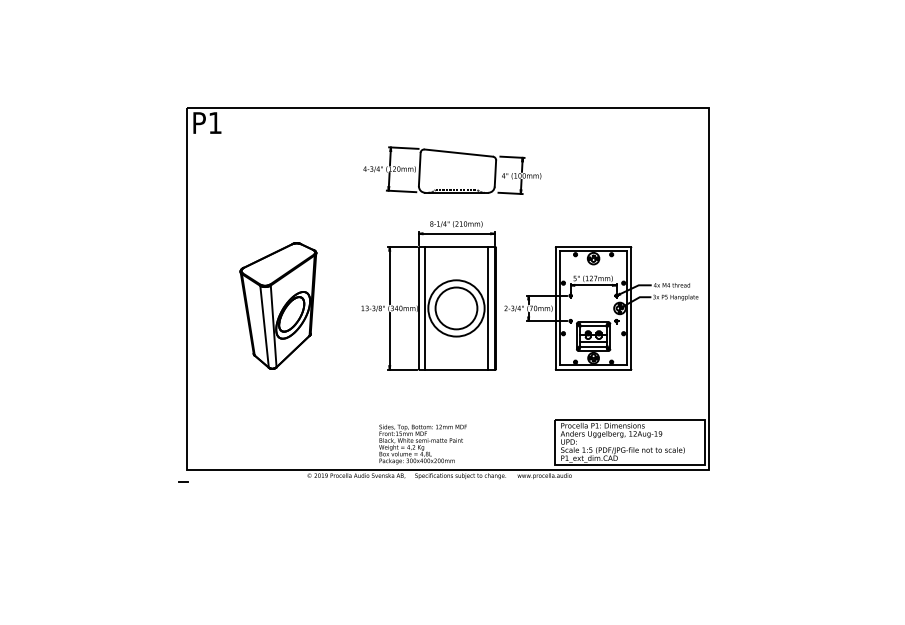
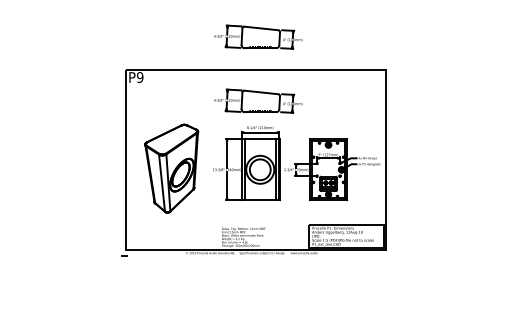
part: (452, 40) -> (258, 36), added
text: (213, 123) -> (139, 77), P1 -> P9
part: (278, 305) -> (171, 168), size x1.4

